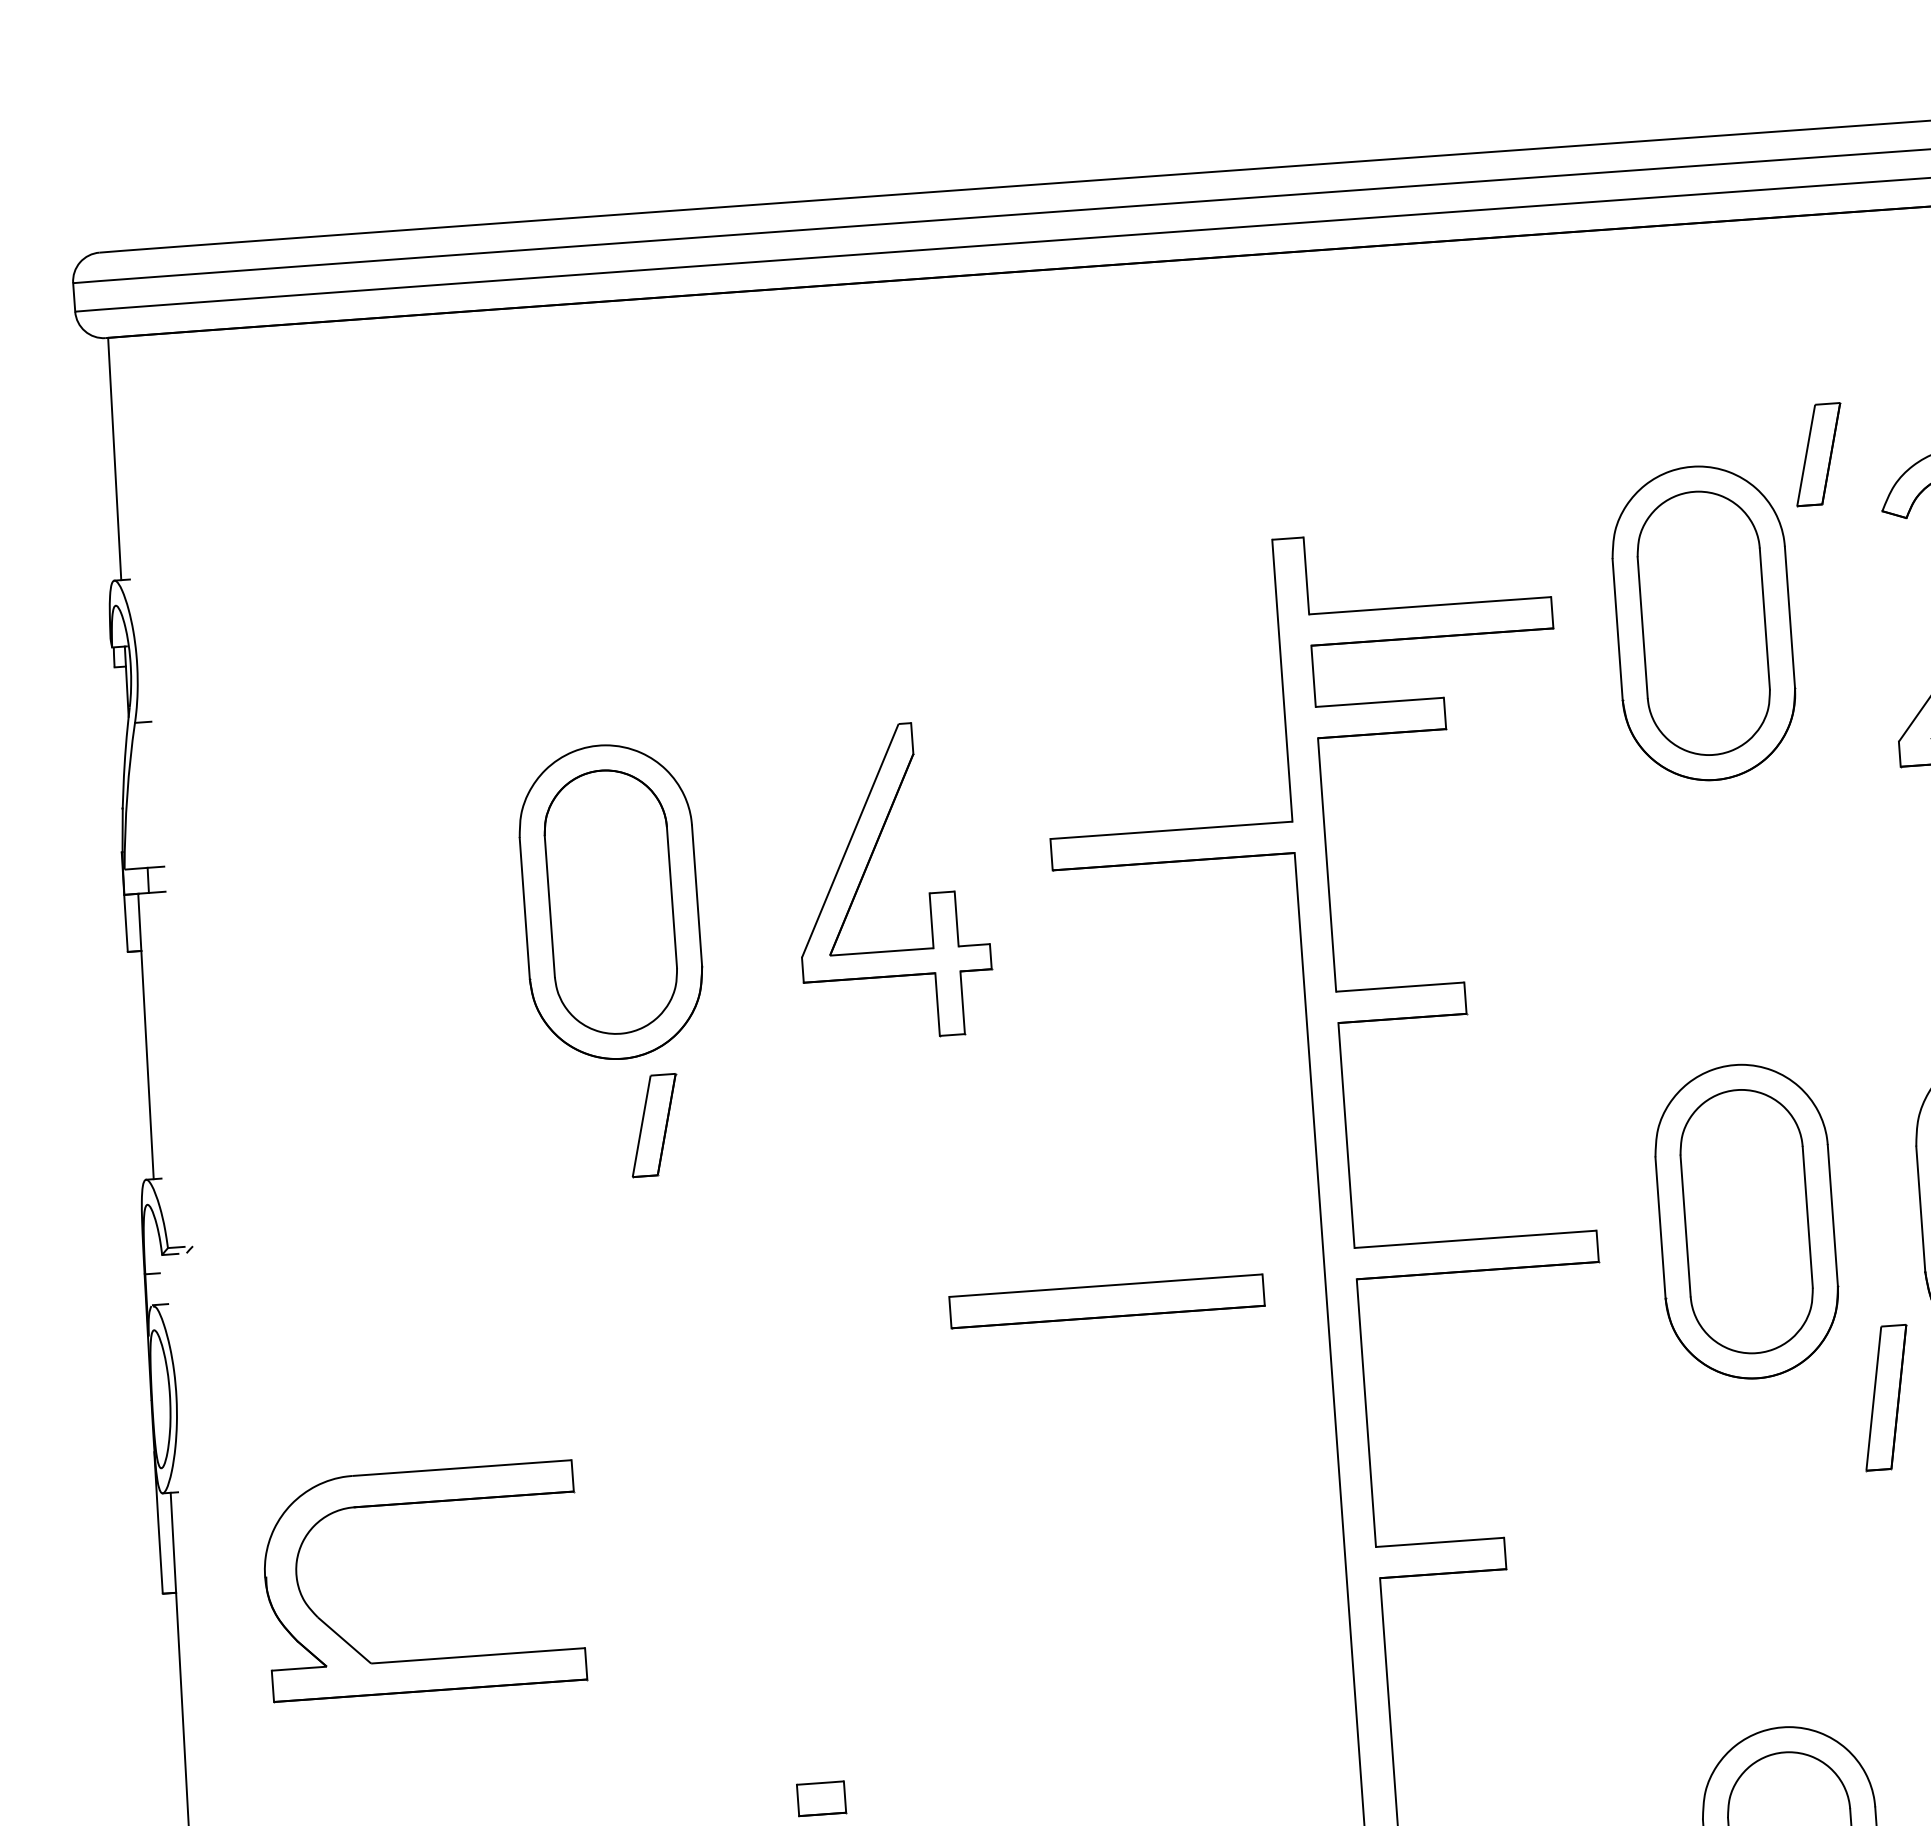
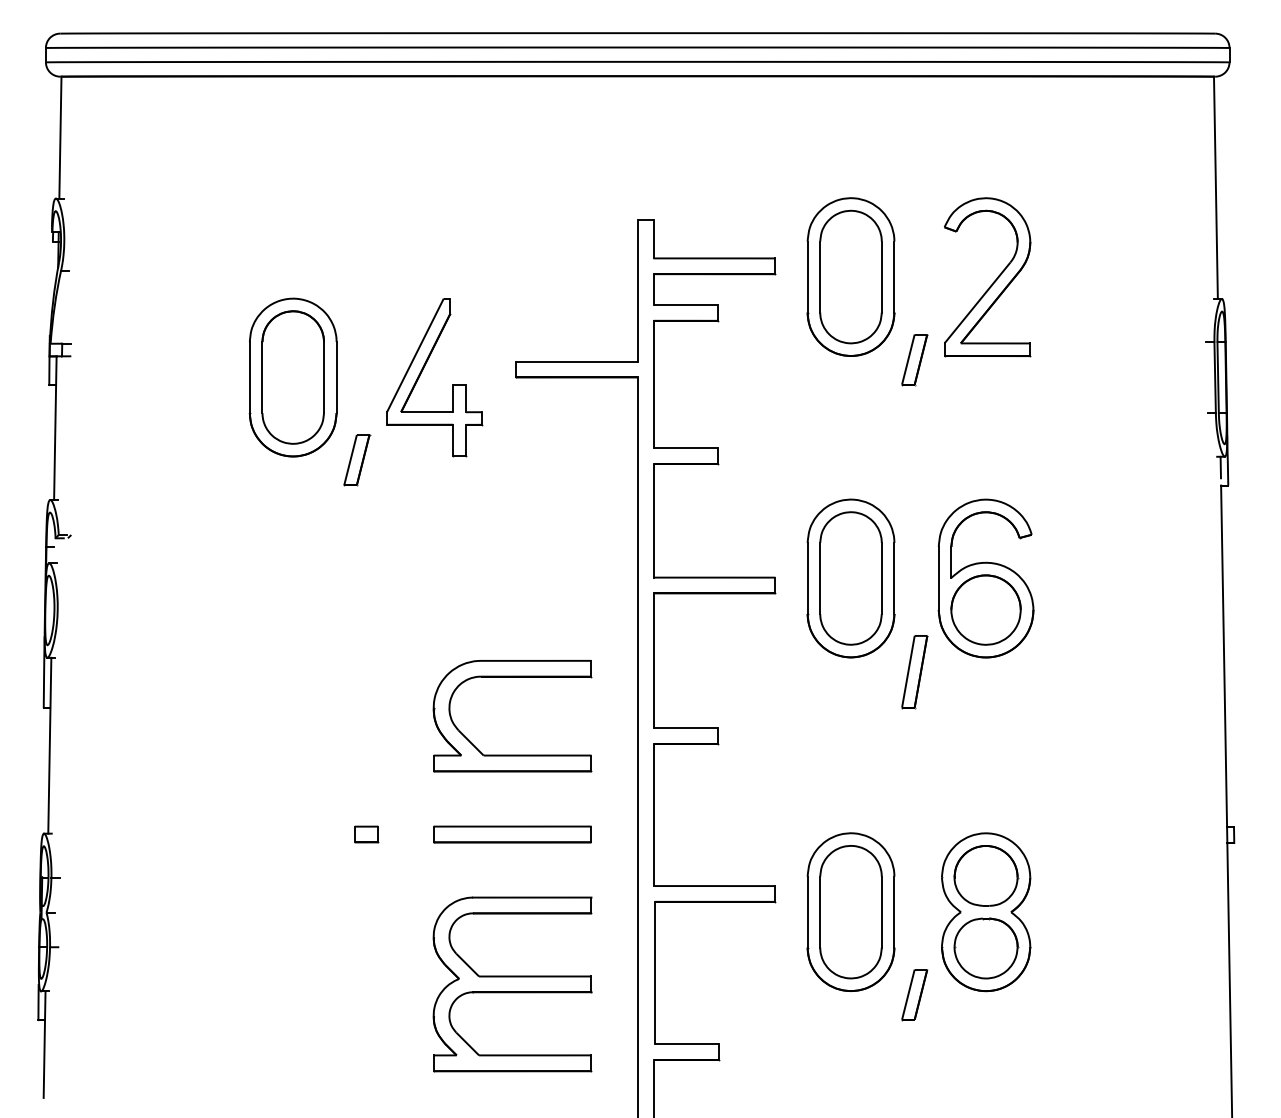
part: (1818, 456) -> (914, 360), moved
part: (655, 1126) -> (357, 460), moved
part: (1106, 1301) -> (512, 834), moved
part: (428, 1657) -> (512, 754), moved

